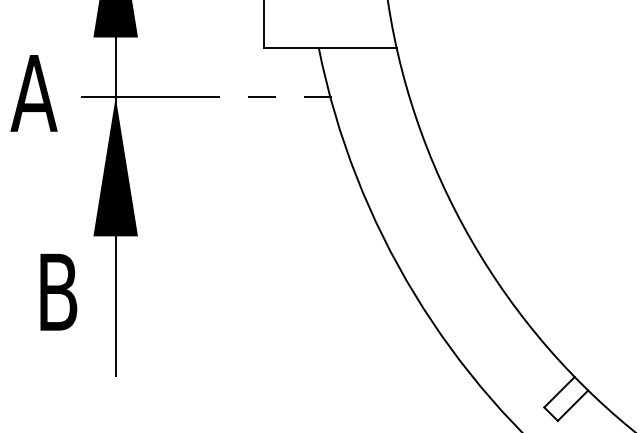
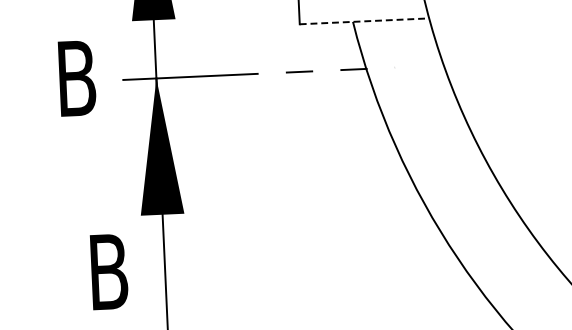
line: (331, 48) -> (365, 21), solid -> dashed
text: (33, 93) -> (75, 78), A -> B

